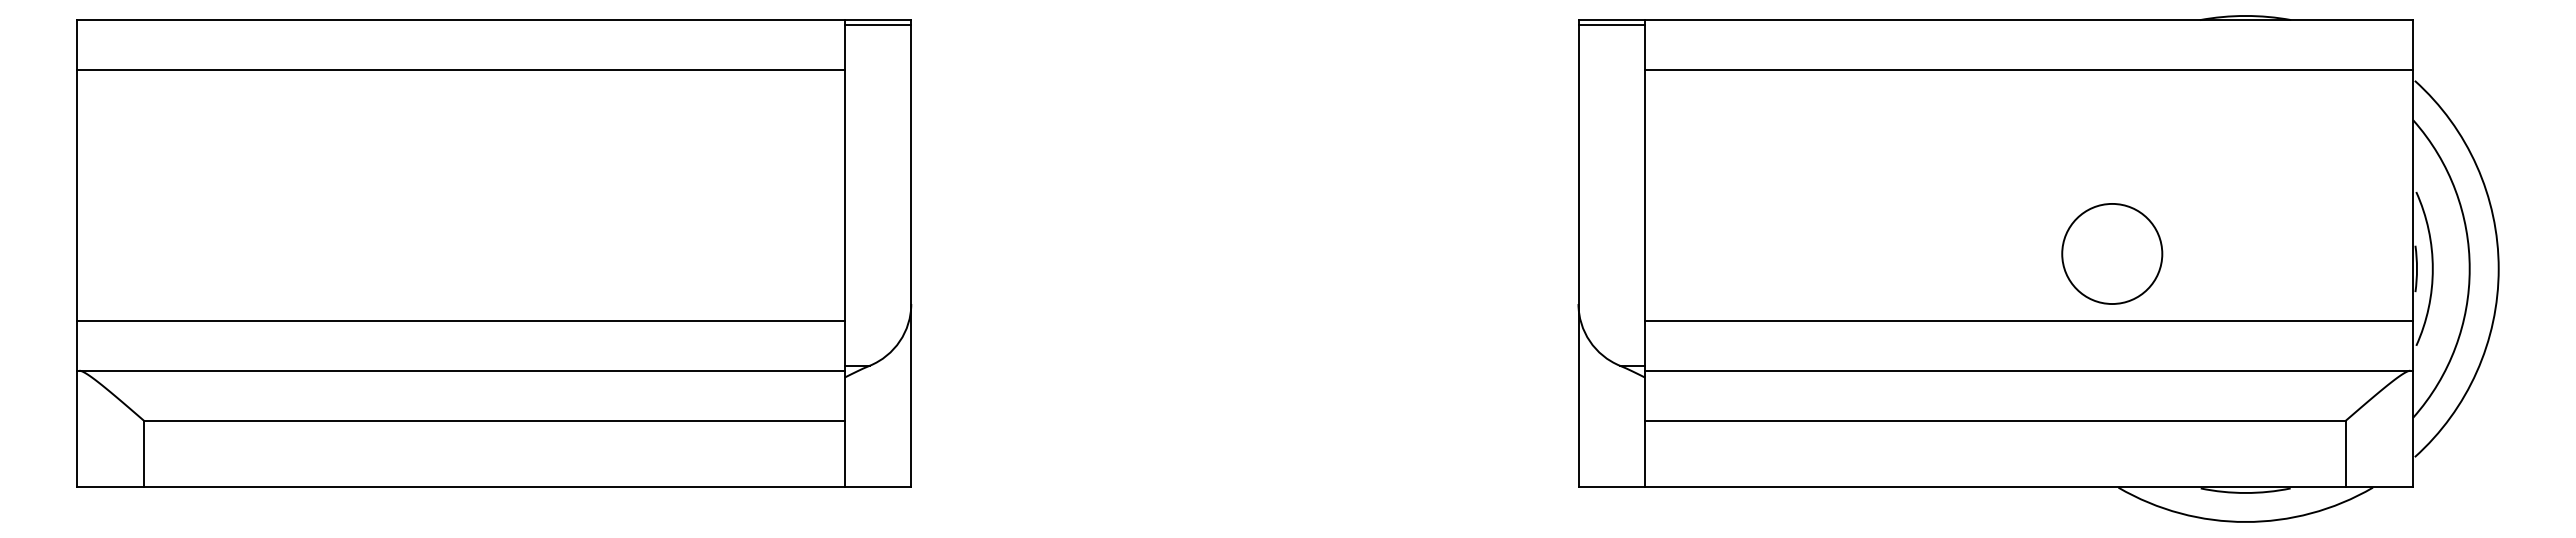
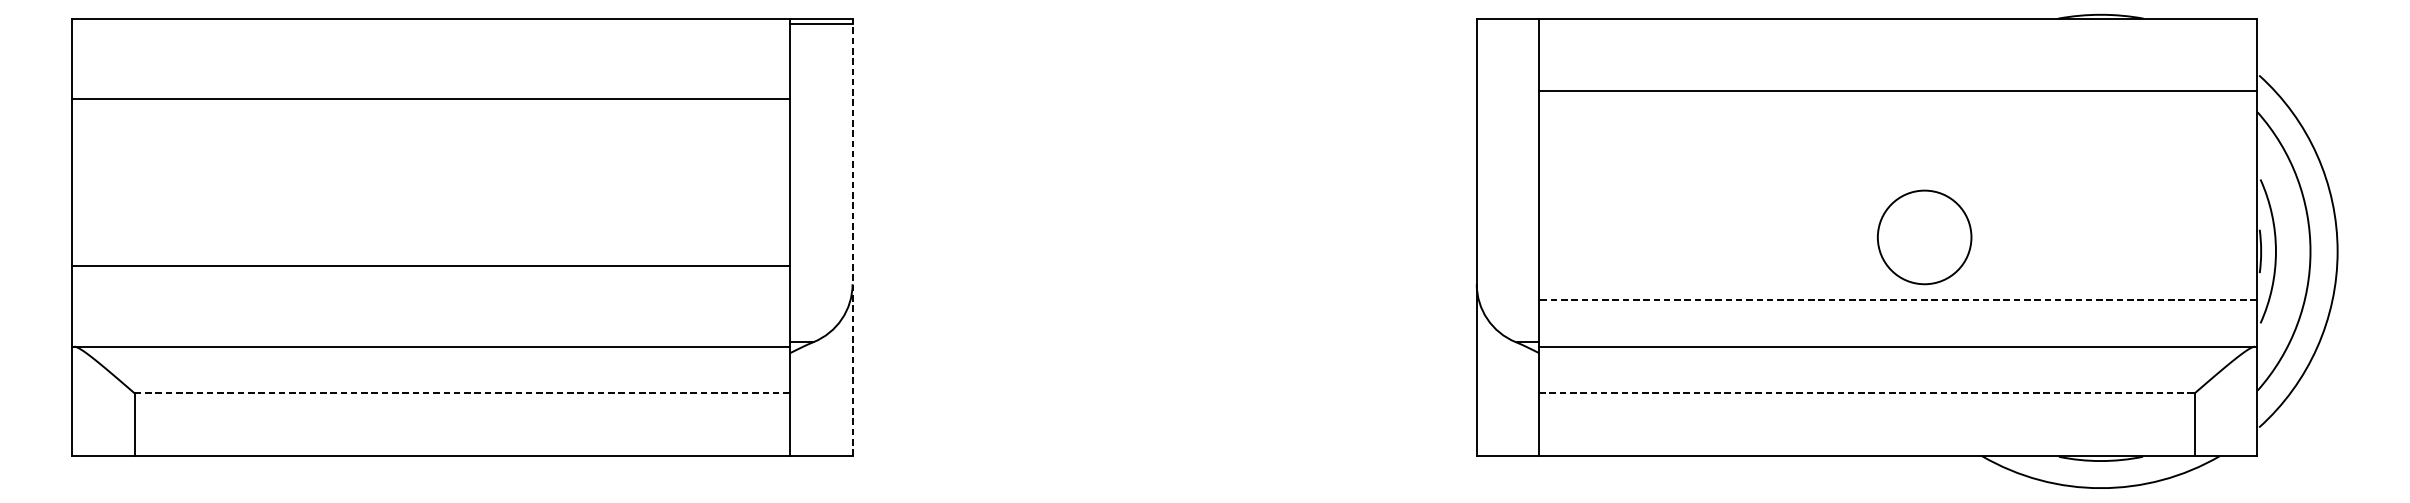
line: (1611, 25) -> (1507, 23), removed
line: (460, 70) -> (430, 98), moved
line: (2028, 70) -> (1897, 91), moved
line: (911, 253) -> (852, 236), solid -> dashed
circle: (2112, 253) -> (1924, 236), moved
line: (460, 320) -> (430, 266), moved
line: (2028, 320) -> (1897, 299), solid -> dashed
line: (494, 420) -> (462, 393), solid -> dashed
line: (1996, 420) -> (1867, 393), solid -> dashed

